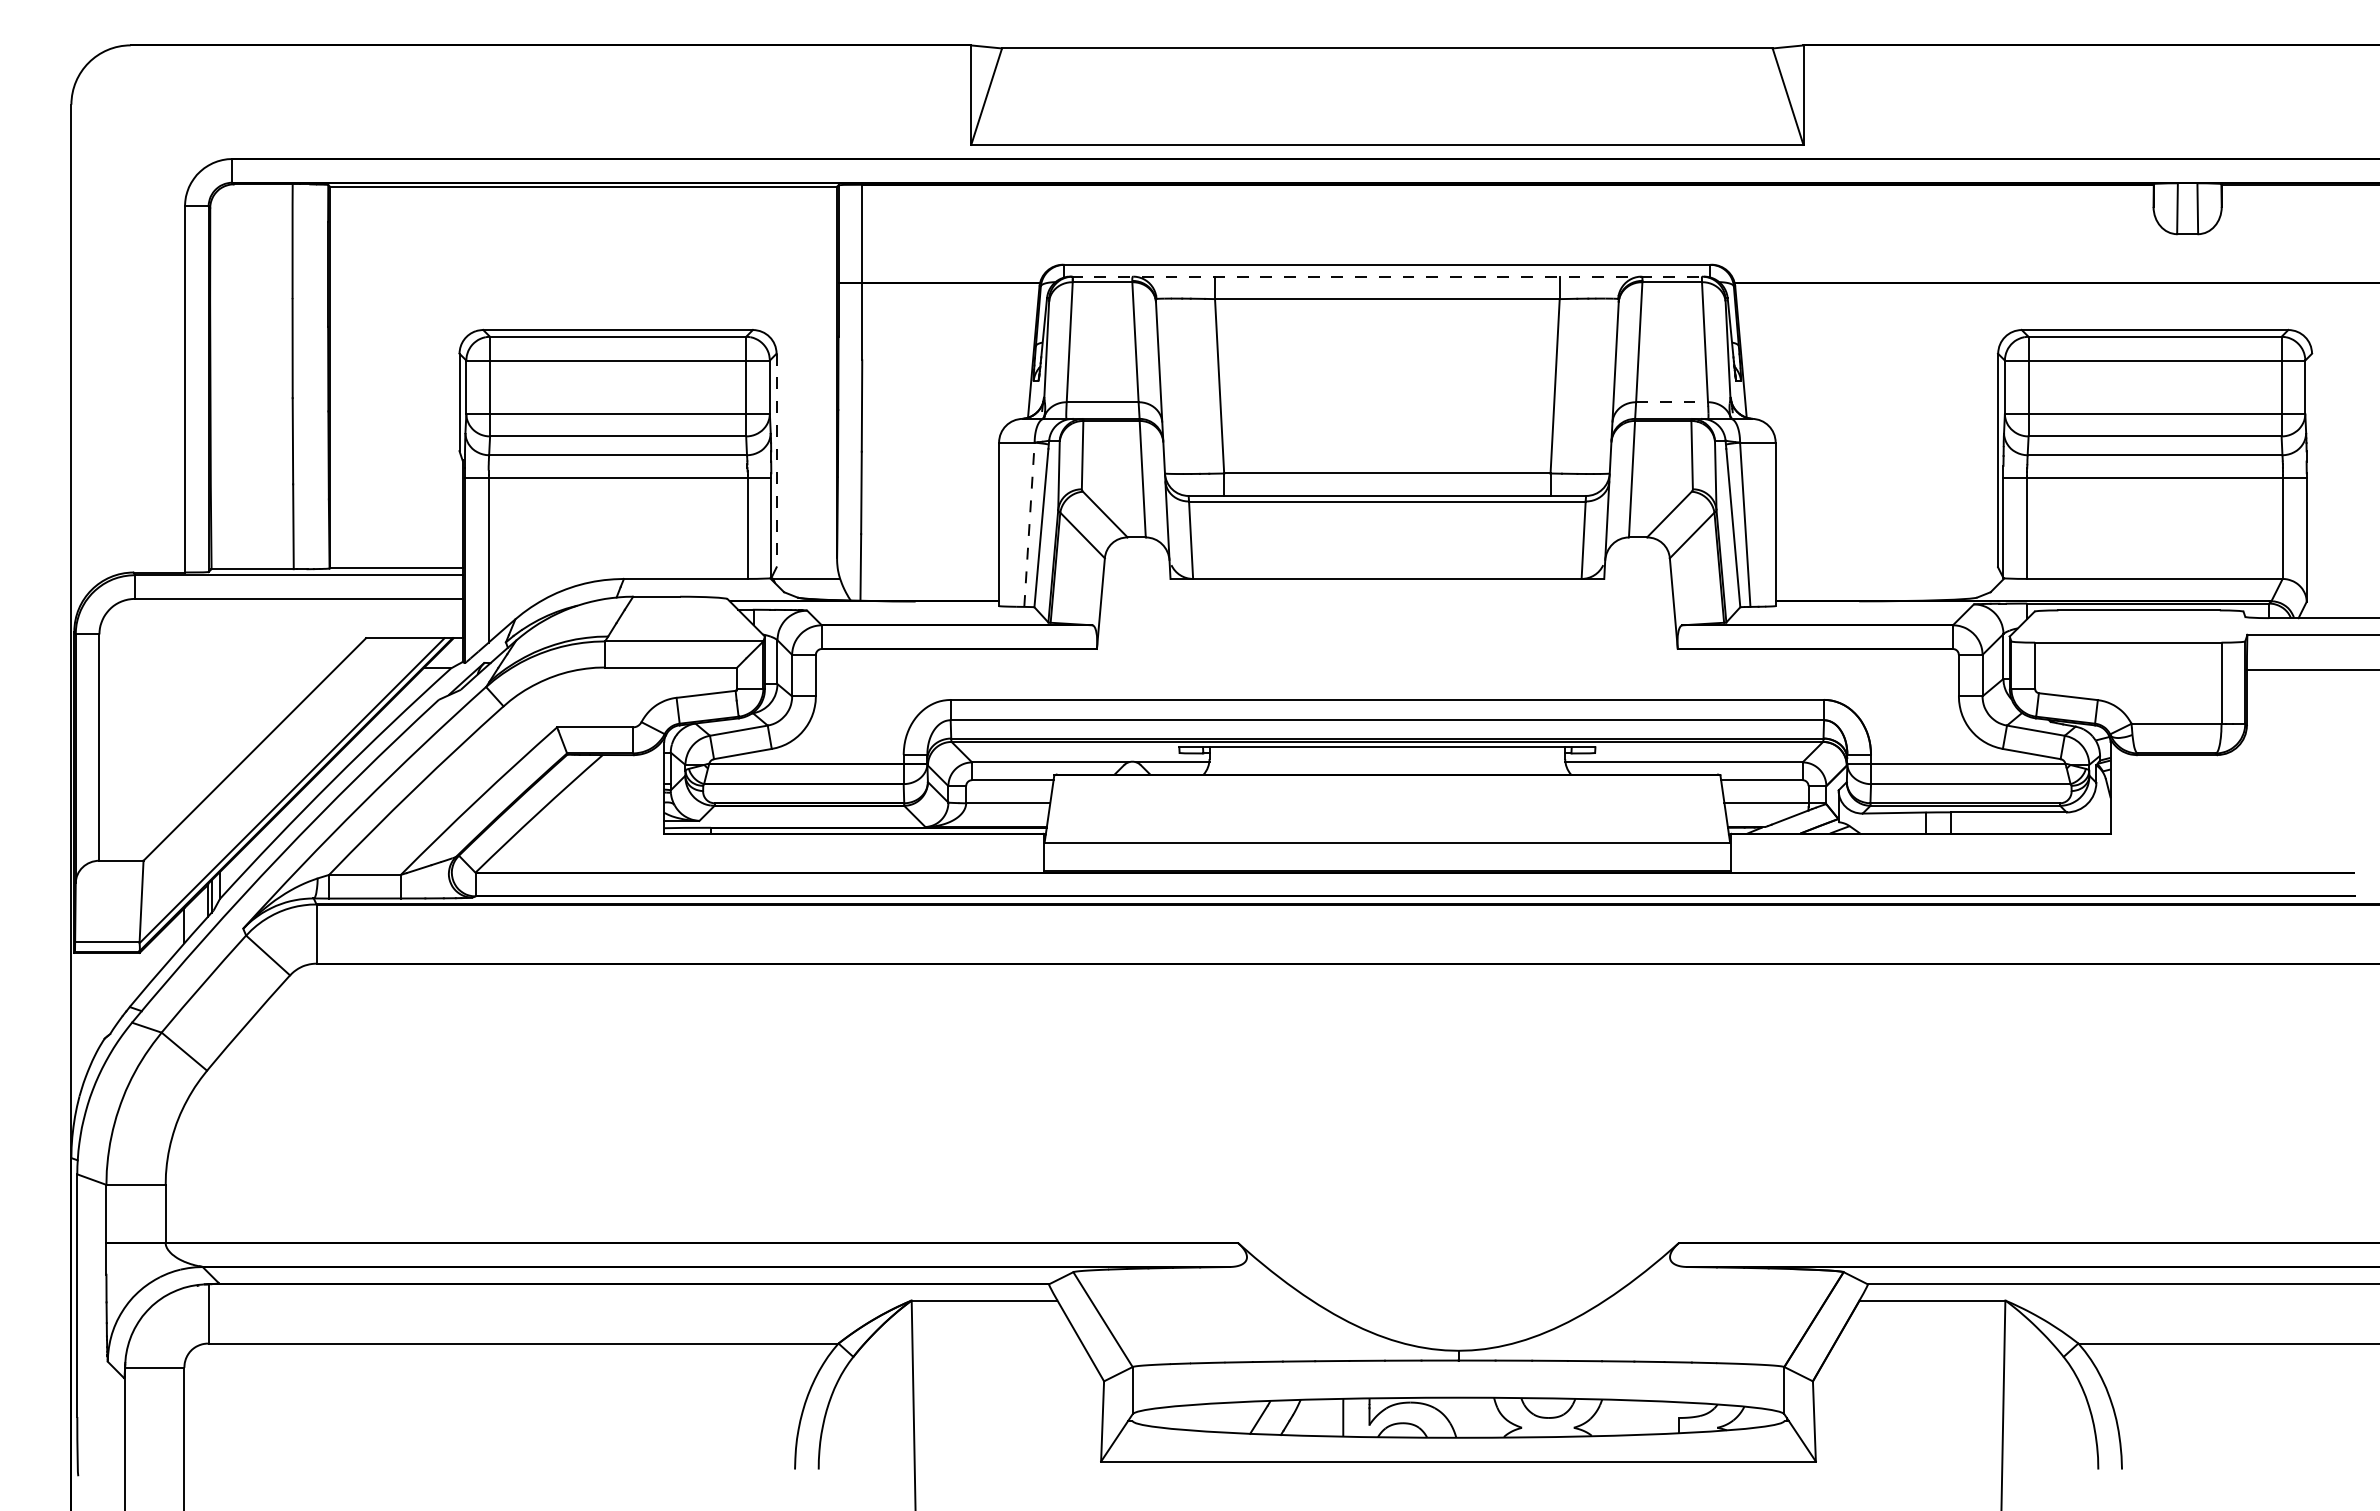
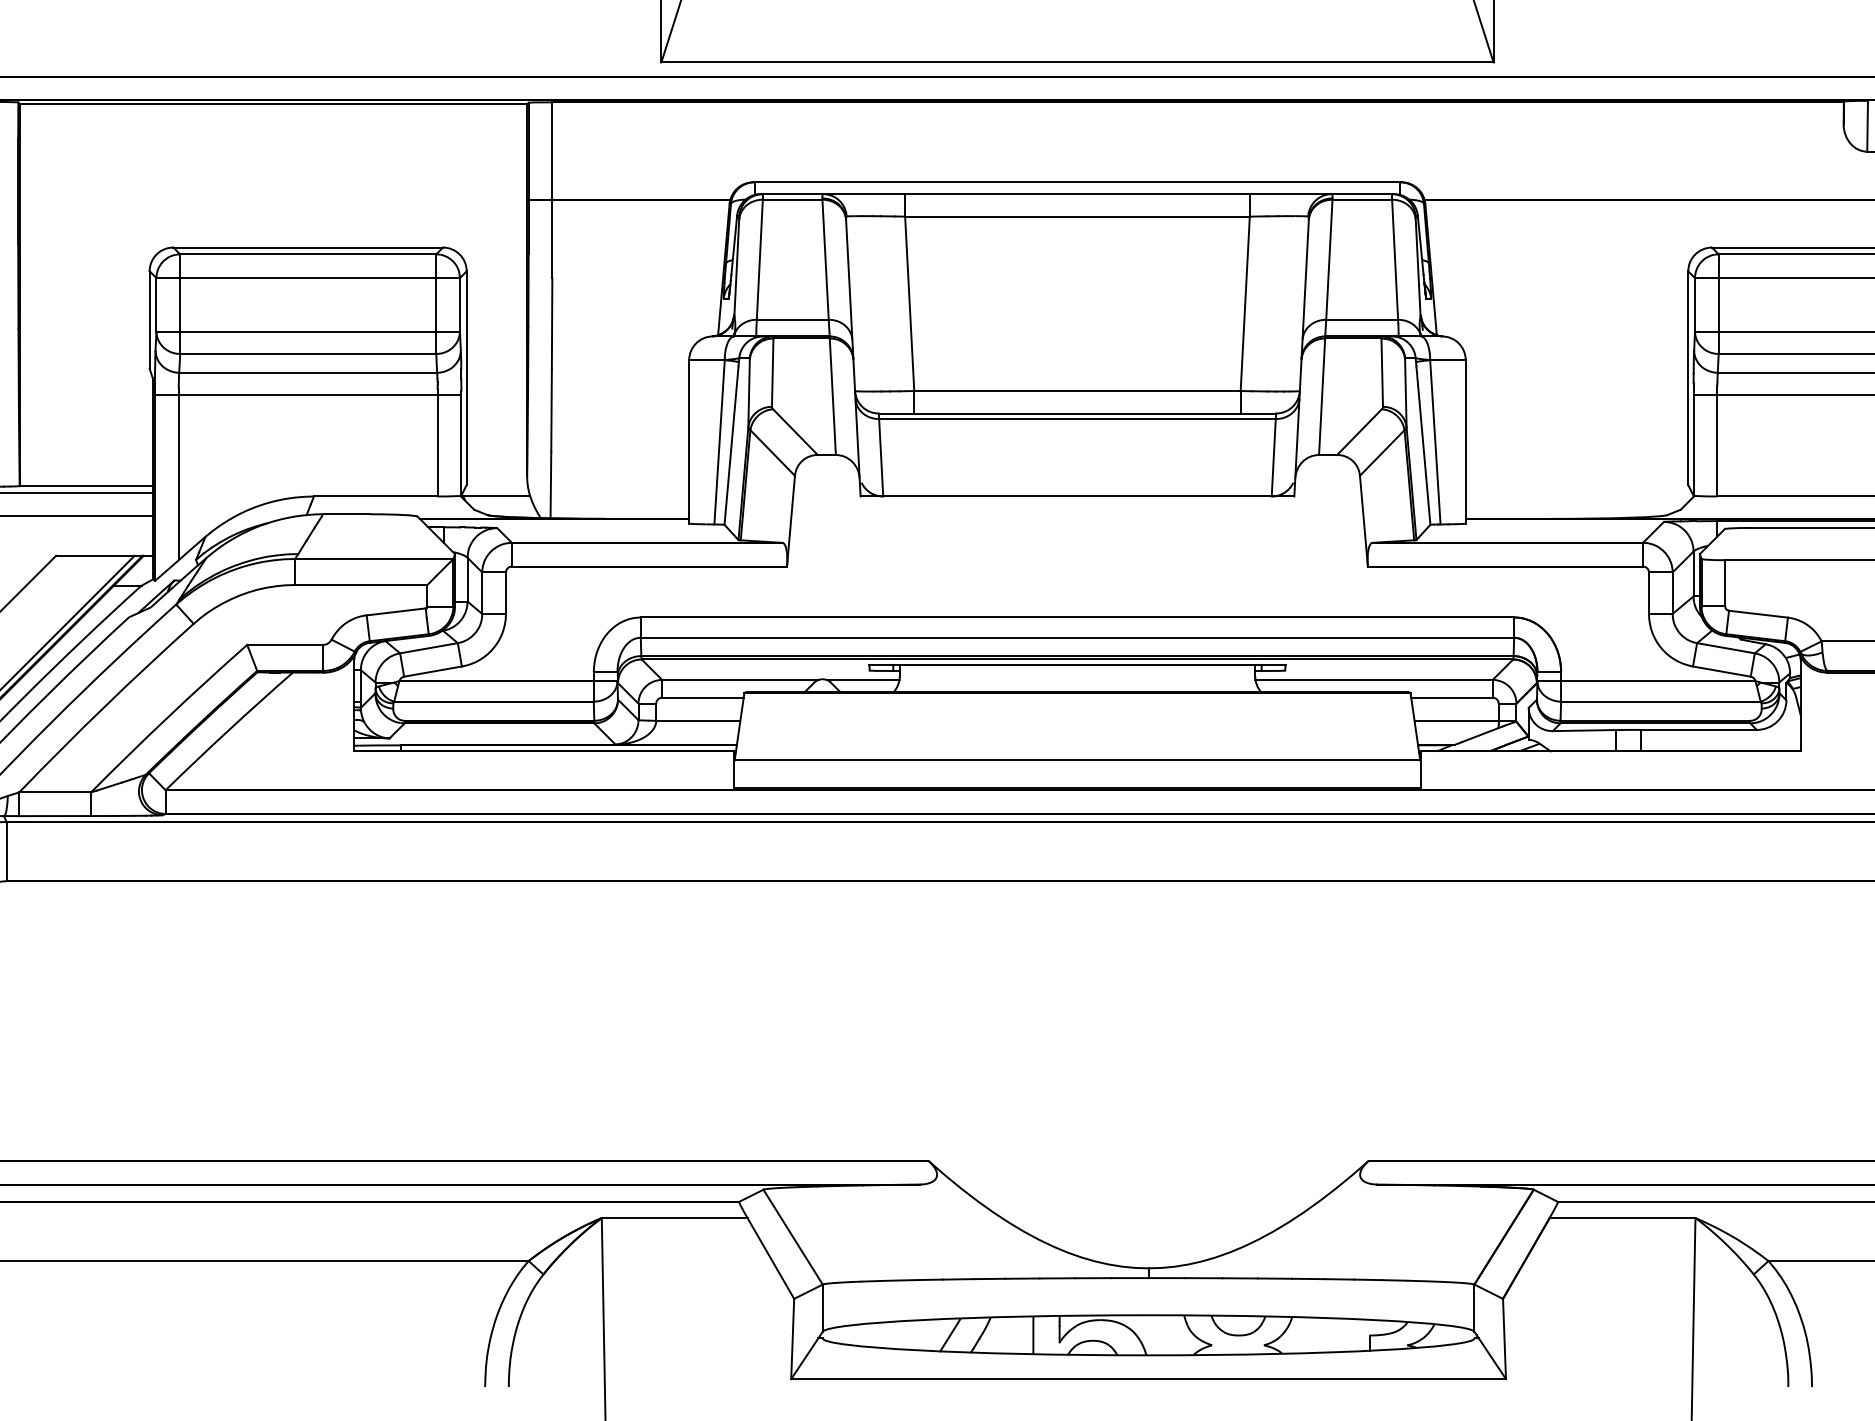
line: (1387, 276) -> (1077, 194), dashed -> solid
line: (1672, 402) -> (1362, 320), dashed -> solid
line: (776, 460) -> (466, 378), dashed -> solid
line: (1029, 524) -> (719, 442), dashed -> solid

